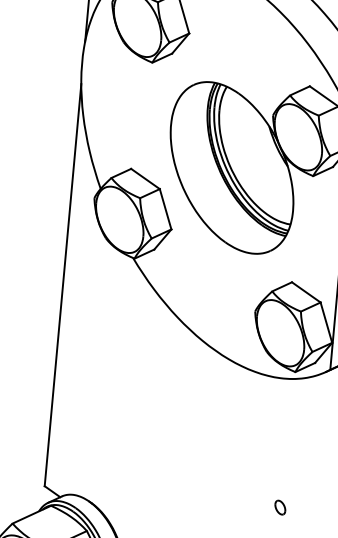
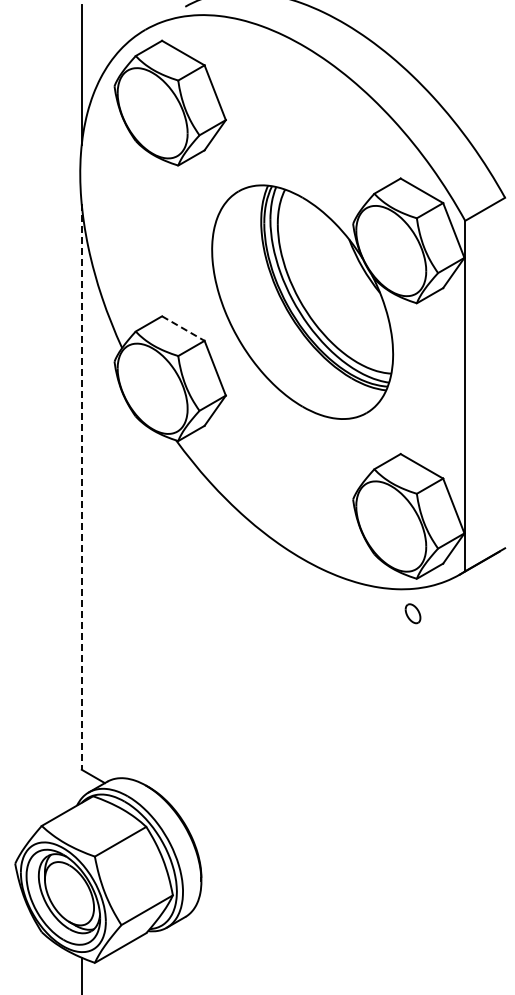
line: (145, 178) -> (183, 328), solid -> dashed
line: (62, 285) -> (81, 487), solid -> dashed
part: (279, 507) -> (412, 613), moved

